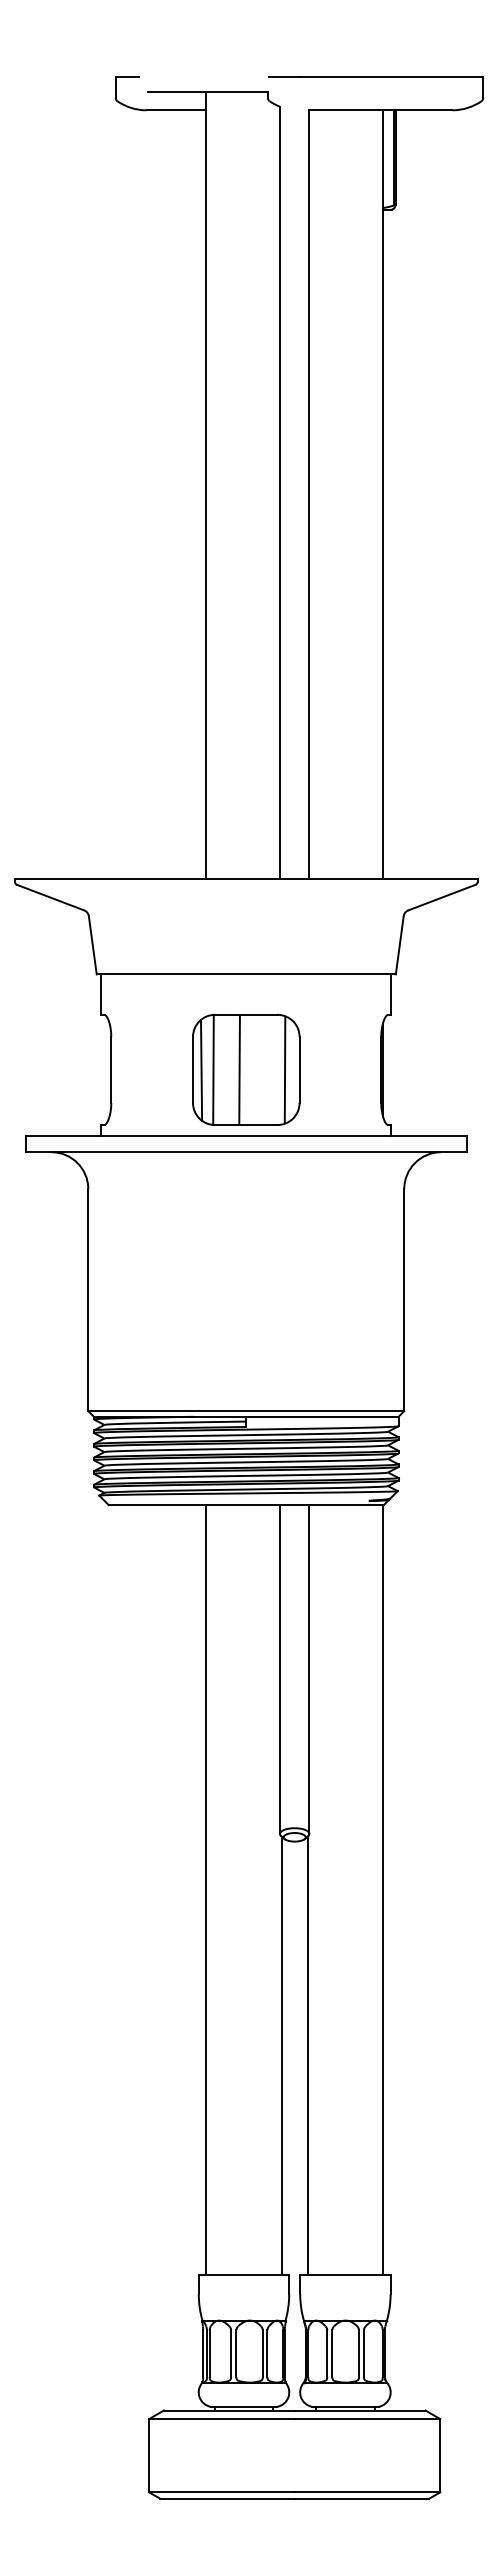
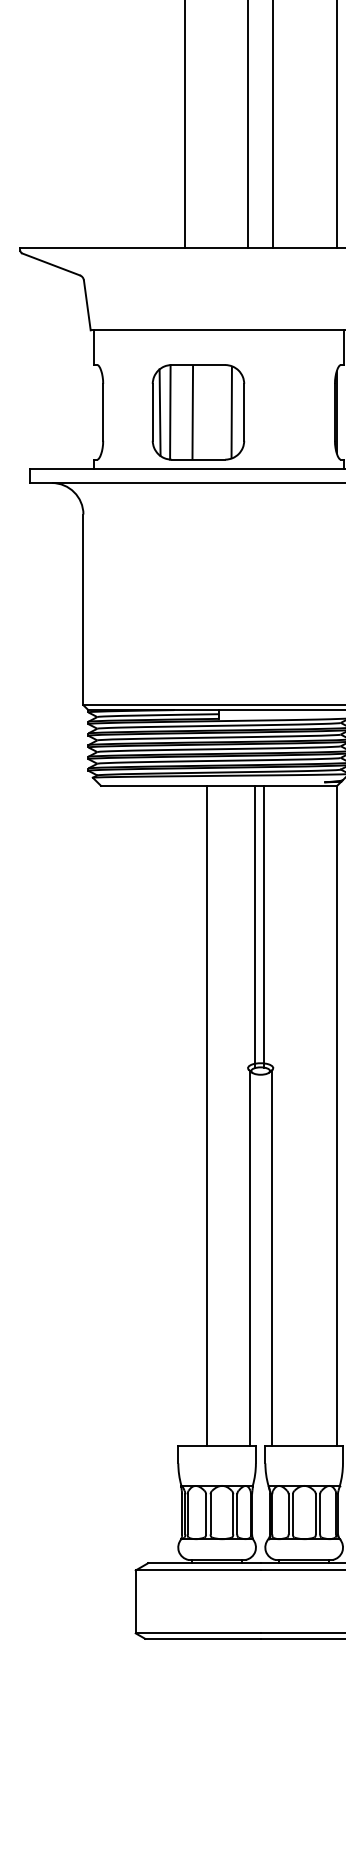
part: (246, 1069) -> (198, 411), moved
line: (280, 1669) -> (264, 927), moved
line: (309, 1669) -> (255, 927), moved
line: (206, 1889) -> (207, 1115), moved

